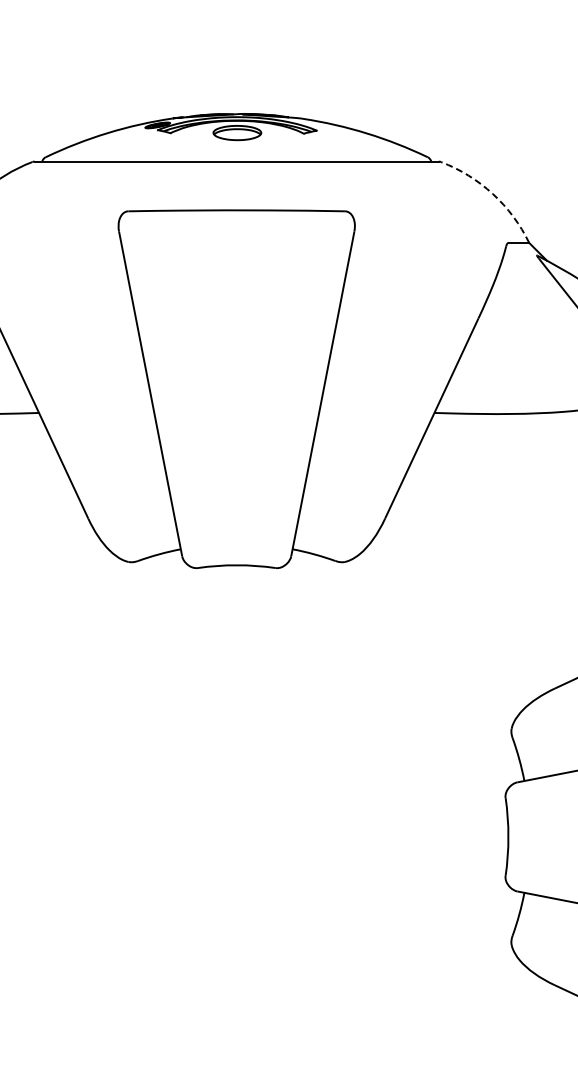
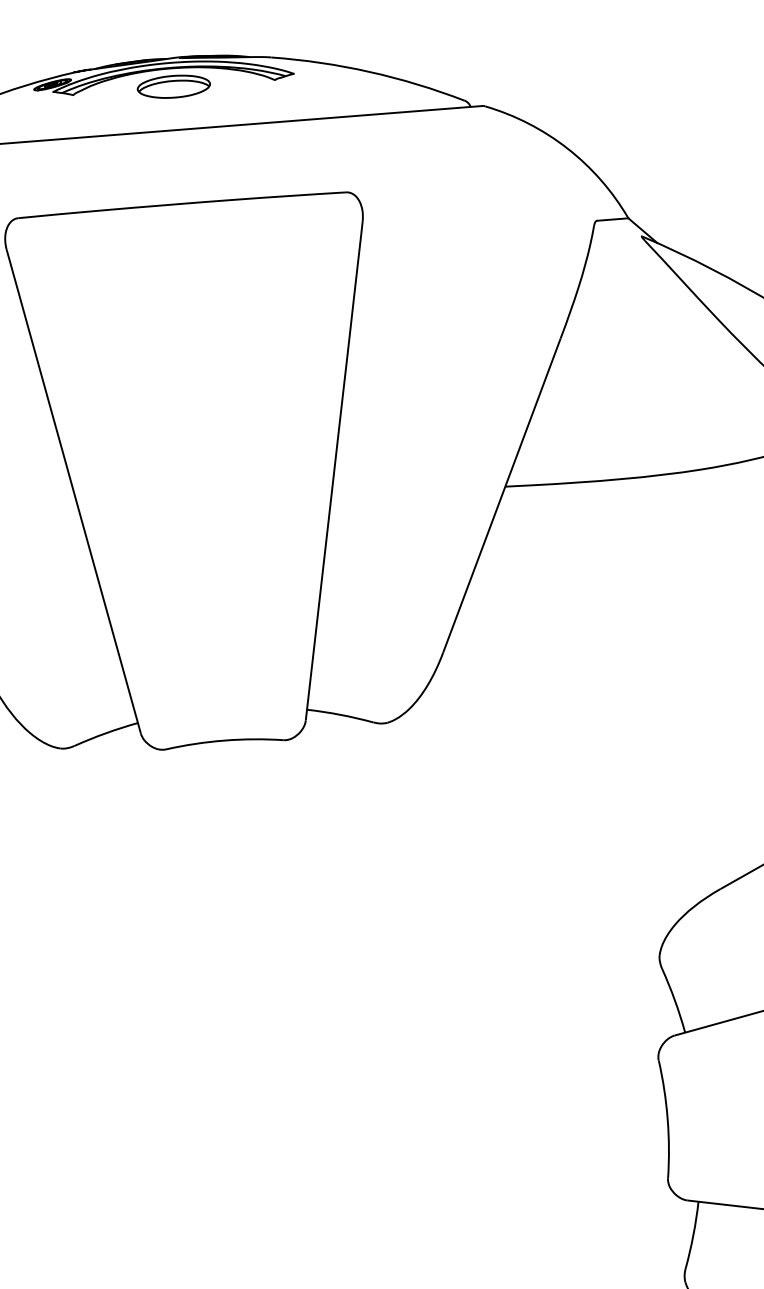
arc: (492, 194) -> (567, 149), dashed -> solid

